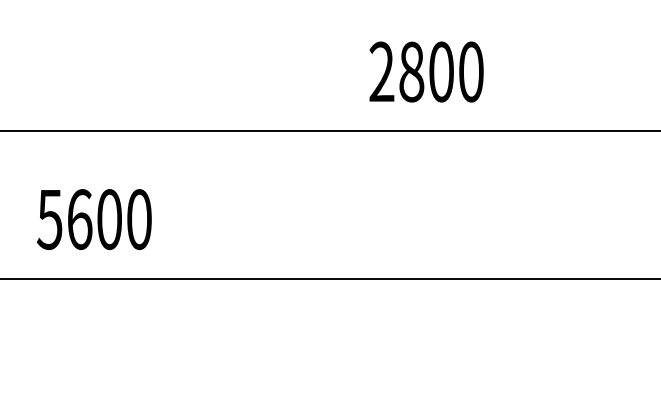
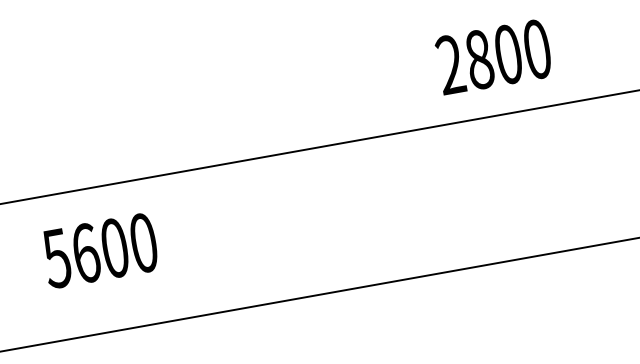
text: (426, 71) -> (493, 56), moved
text: (94, 219) -> (100, 250), moved

